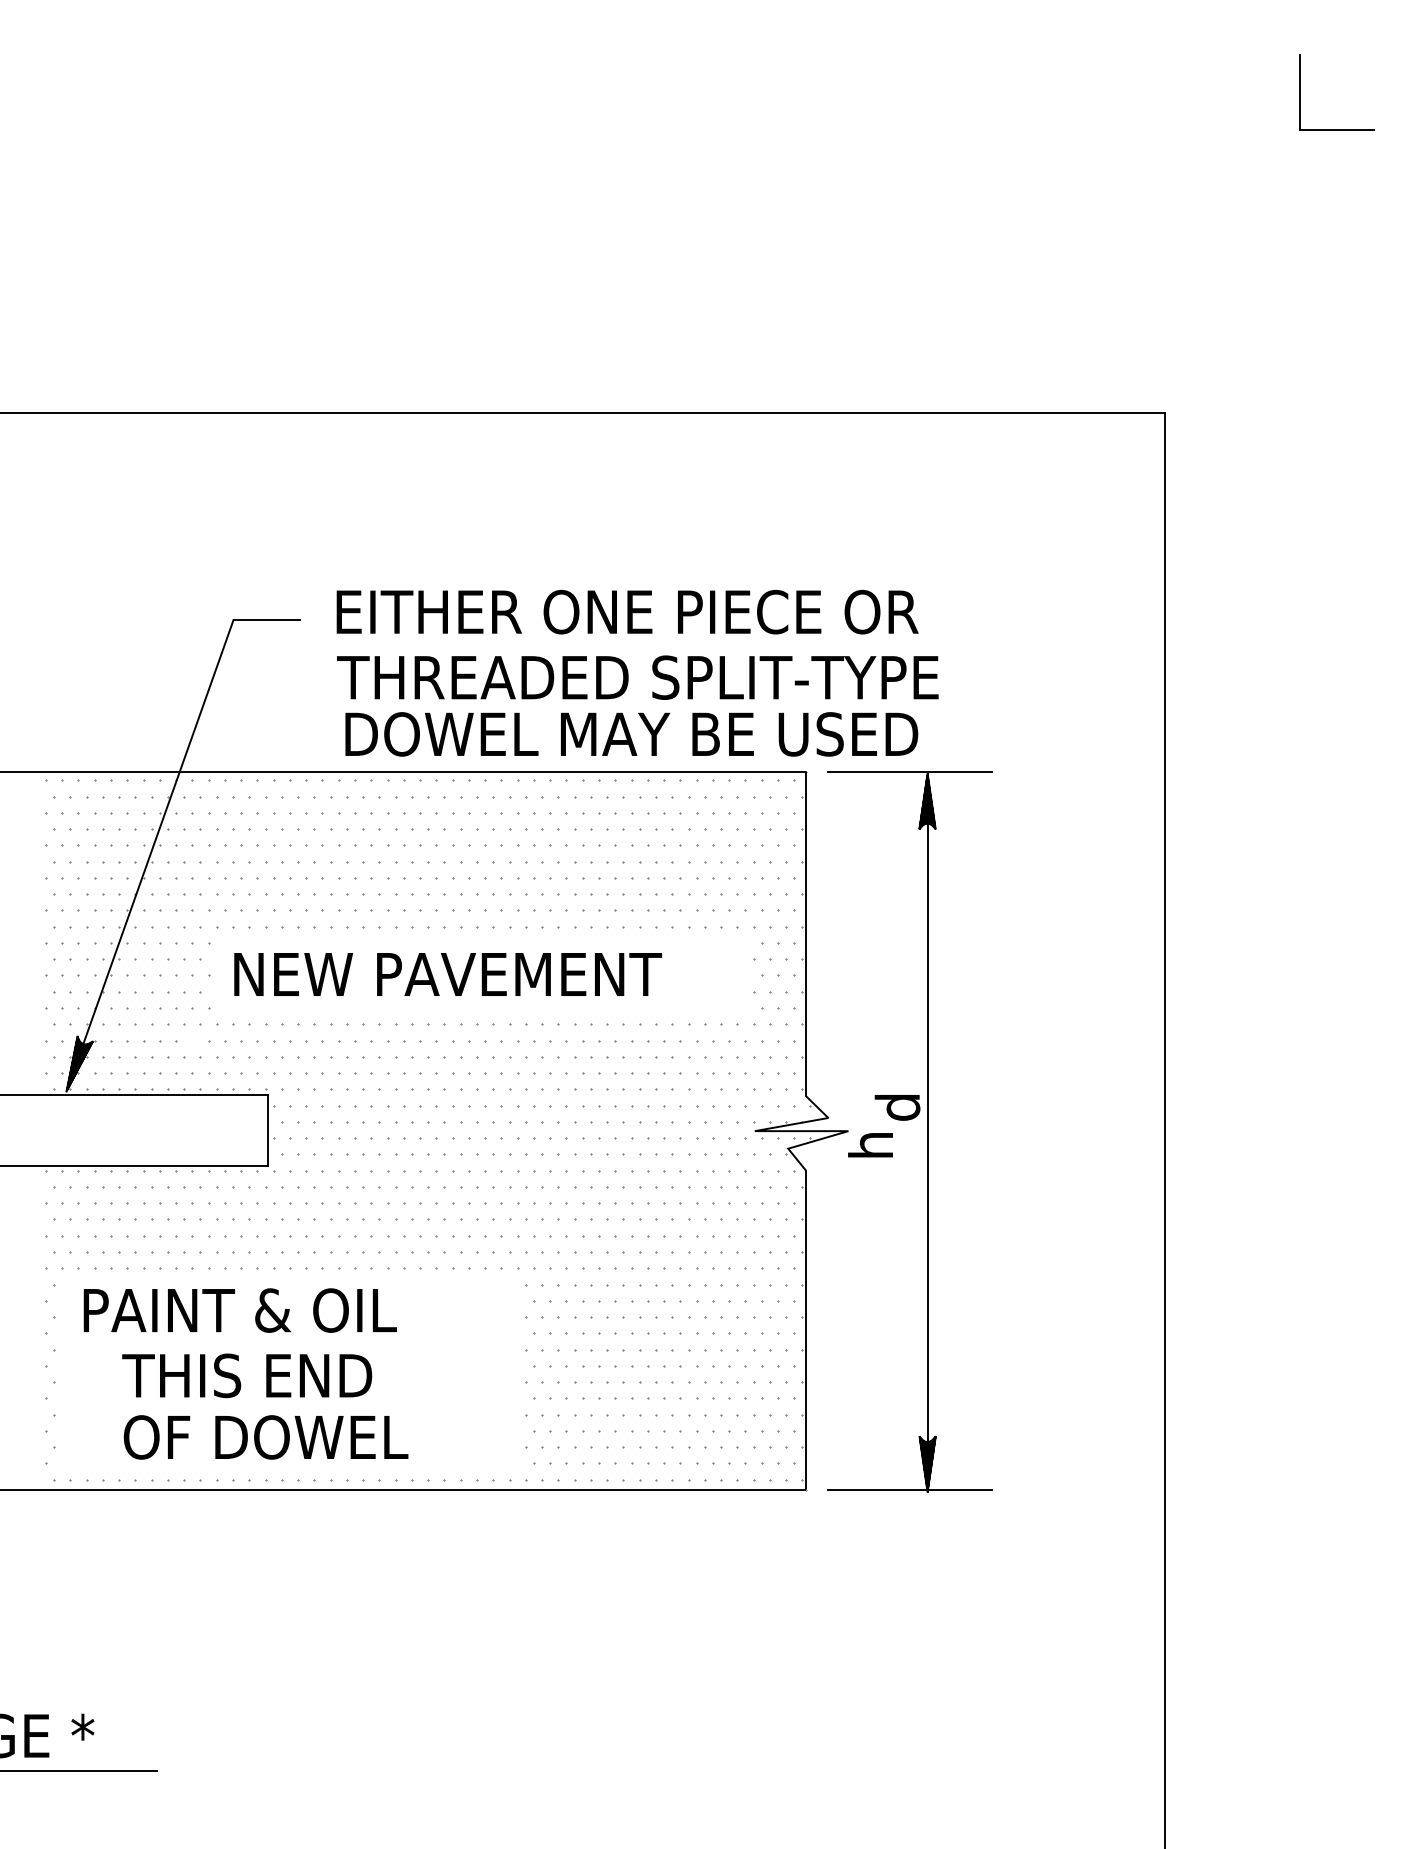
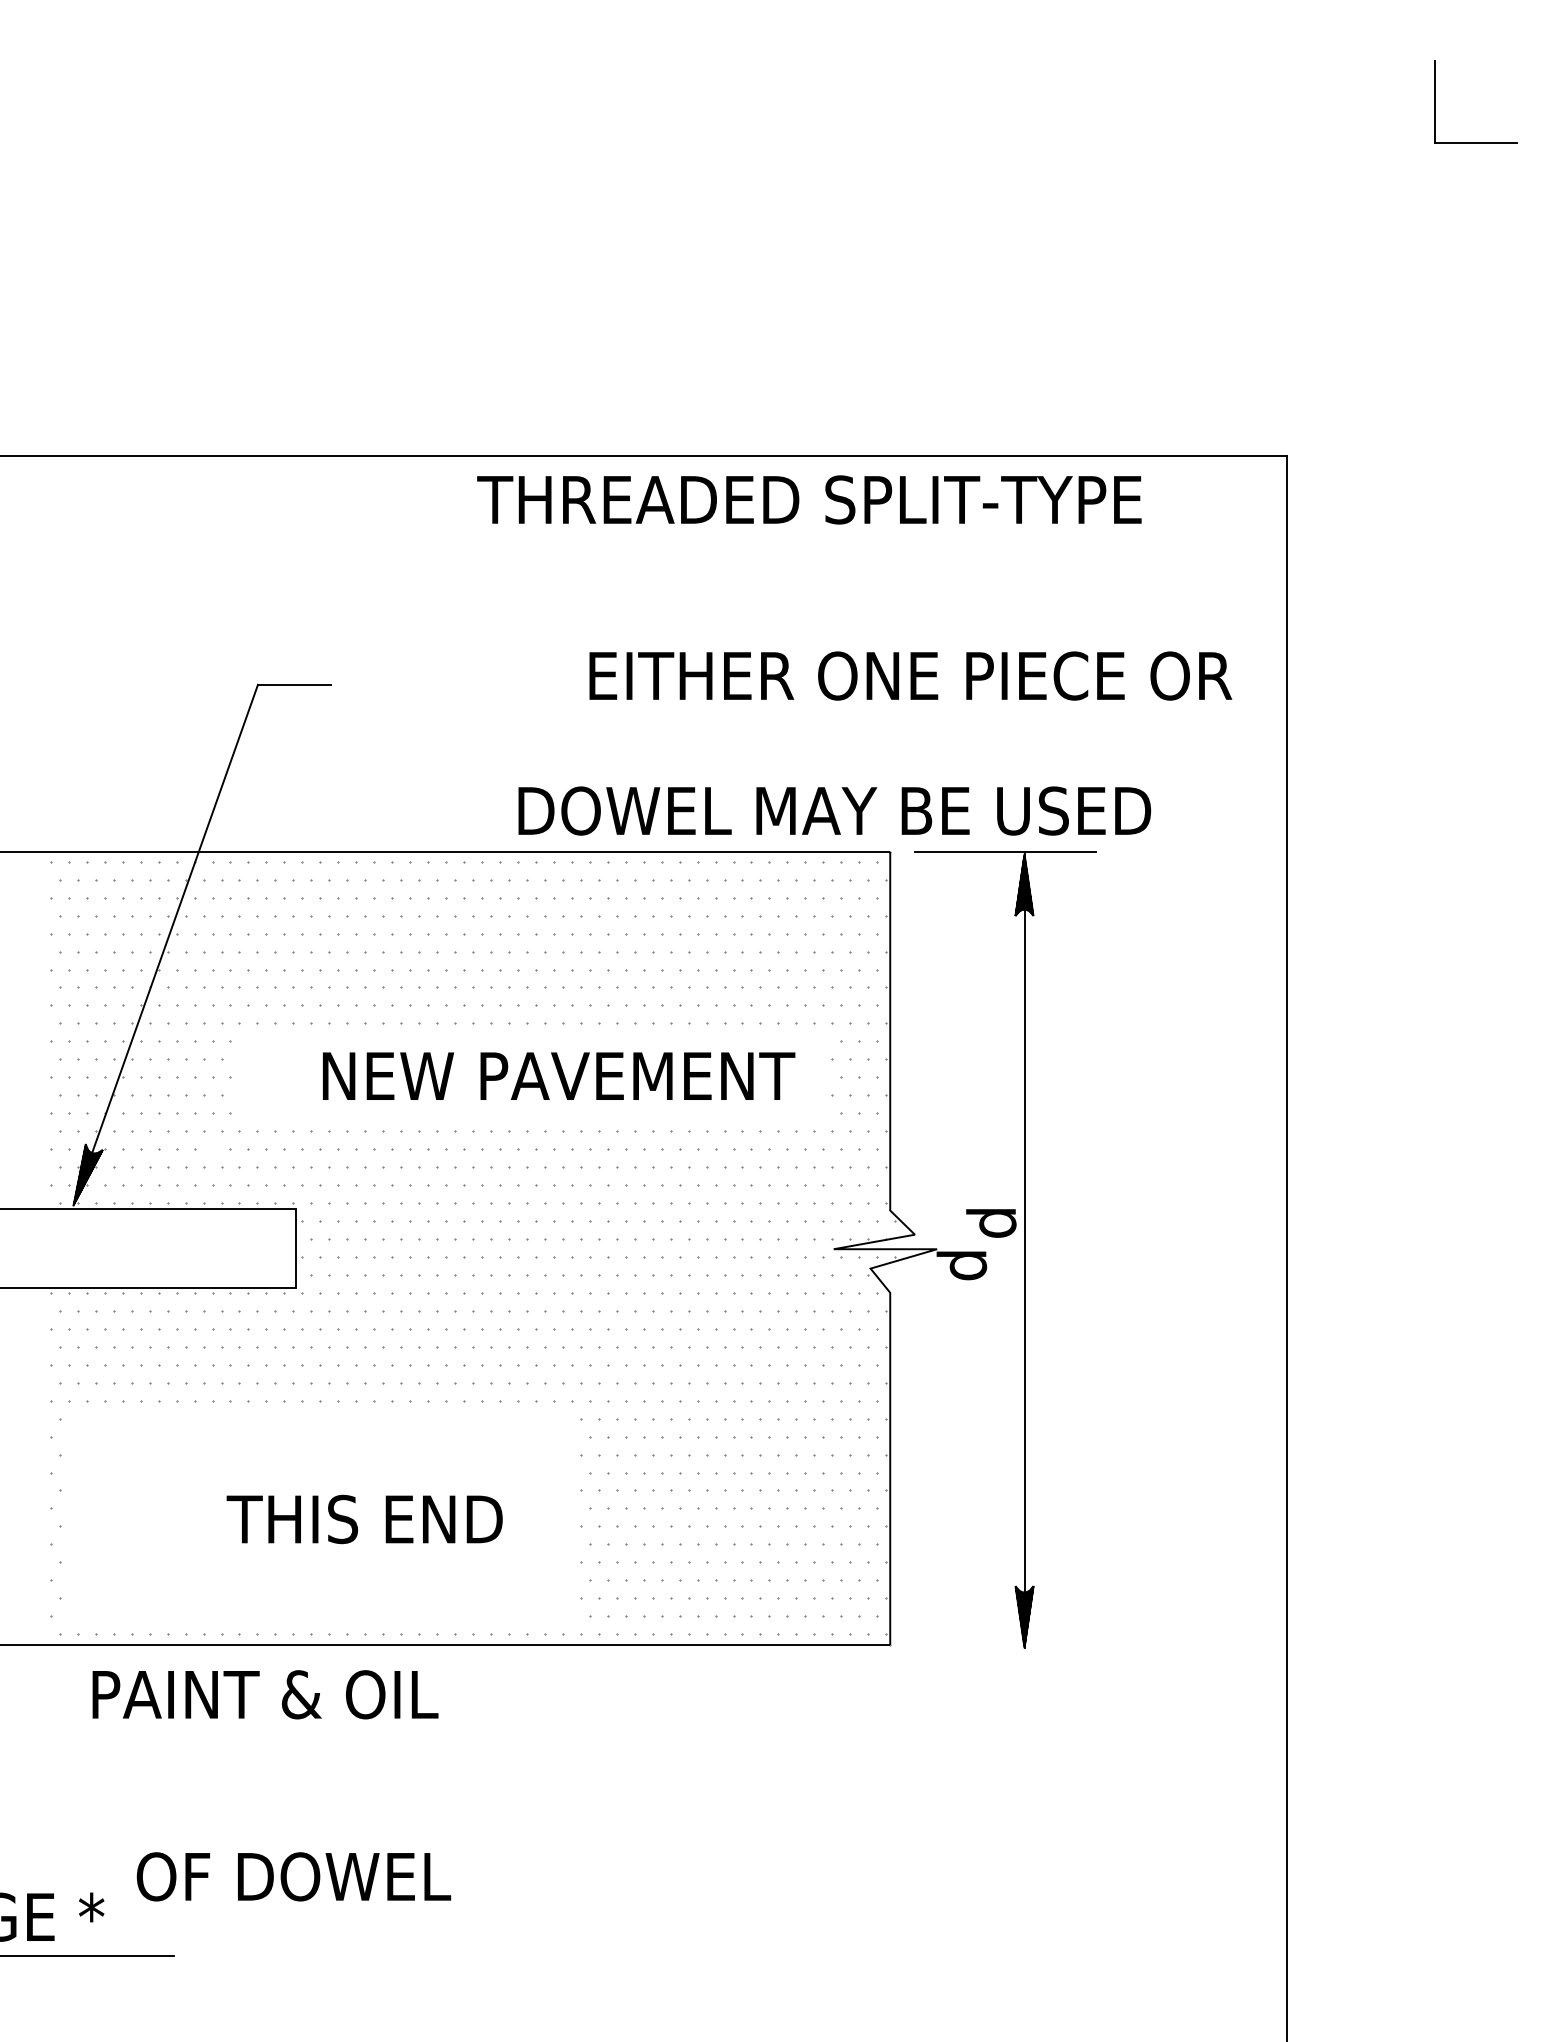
text: (627, 611) -> (910, 675), moved
text: (637, 677) -> (809, 499), moved
text: (631, 734) -> (834, 811), moved
text: (447, 974) -> (558, 1076), moved
text: (870, 1146) -> (961, 1266), h -> d
text: (239, 1310) -> (264, 1694), moved
text: (247, 1375) -> (365, 1519), moved
text: (265, 1437) -> (293, 1876), moved
line: (910, 1489) -> (1005, 1644), removed

